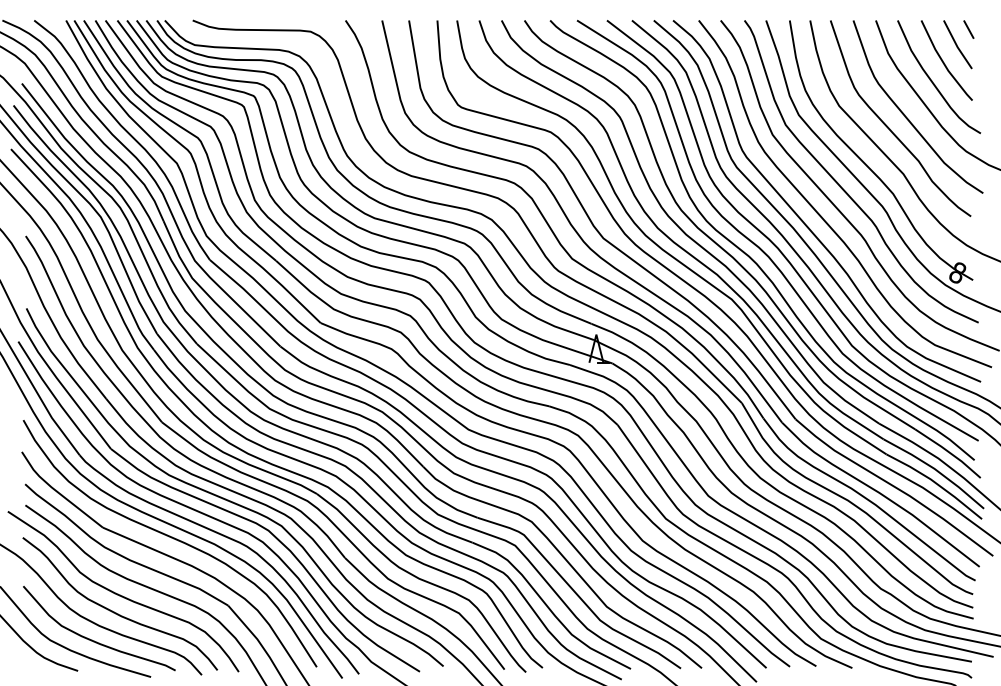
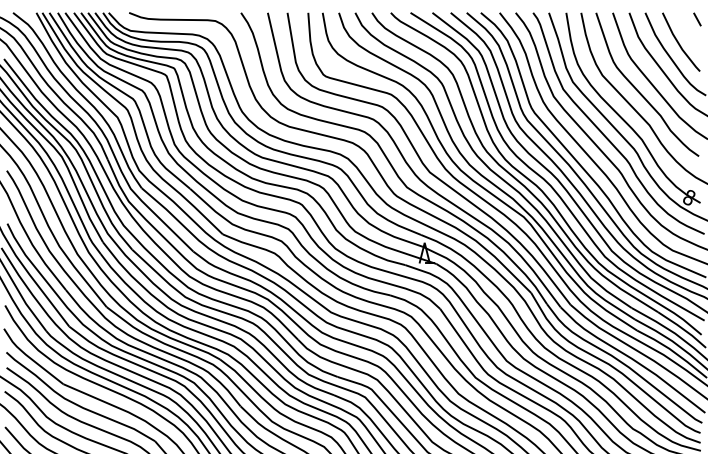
line: (957, 44) -> (689, 30), removed

